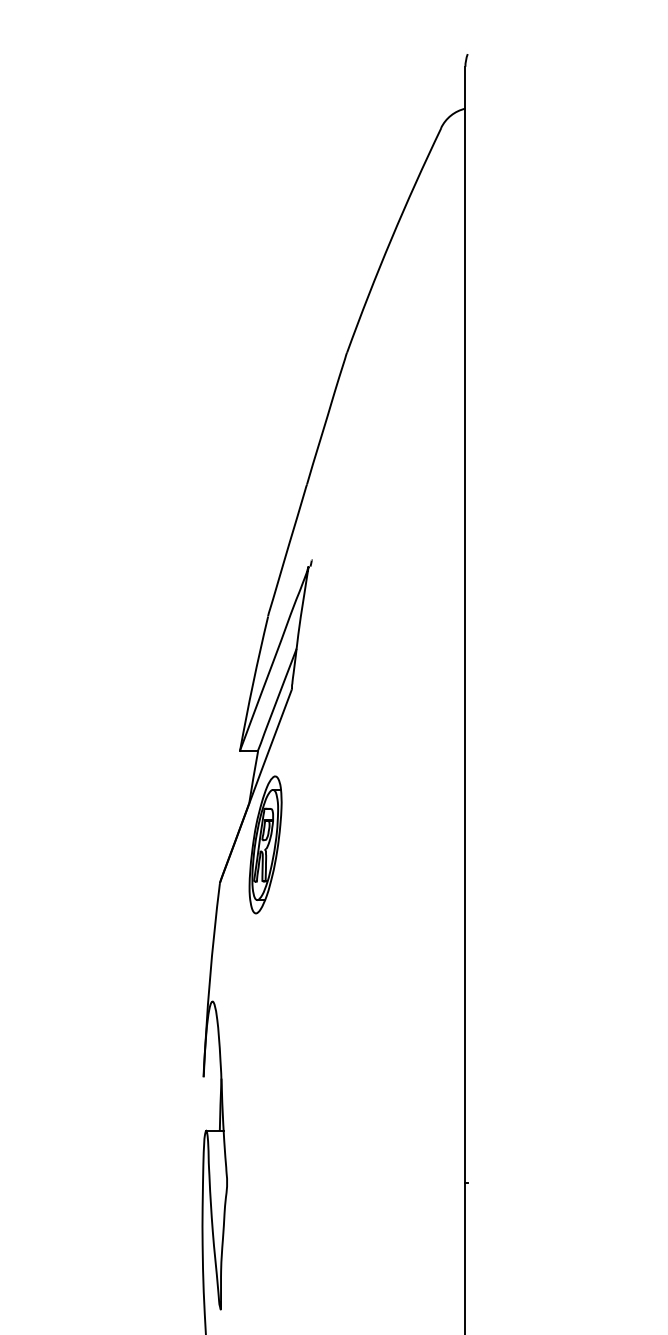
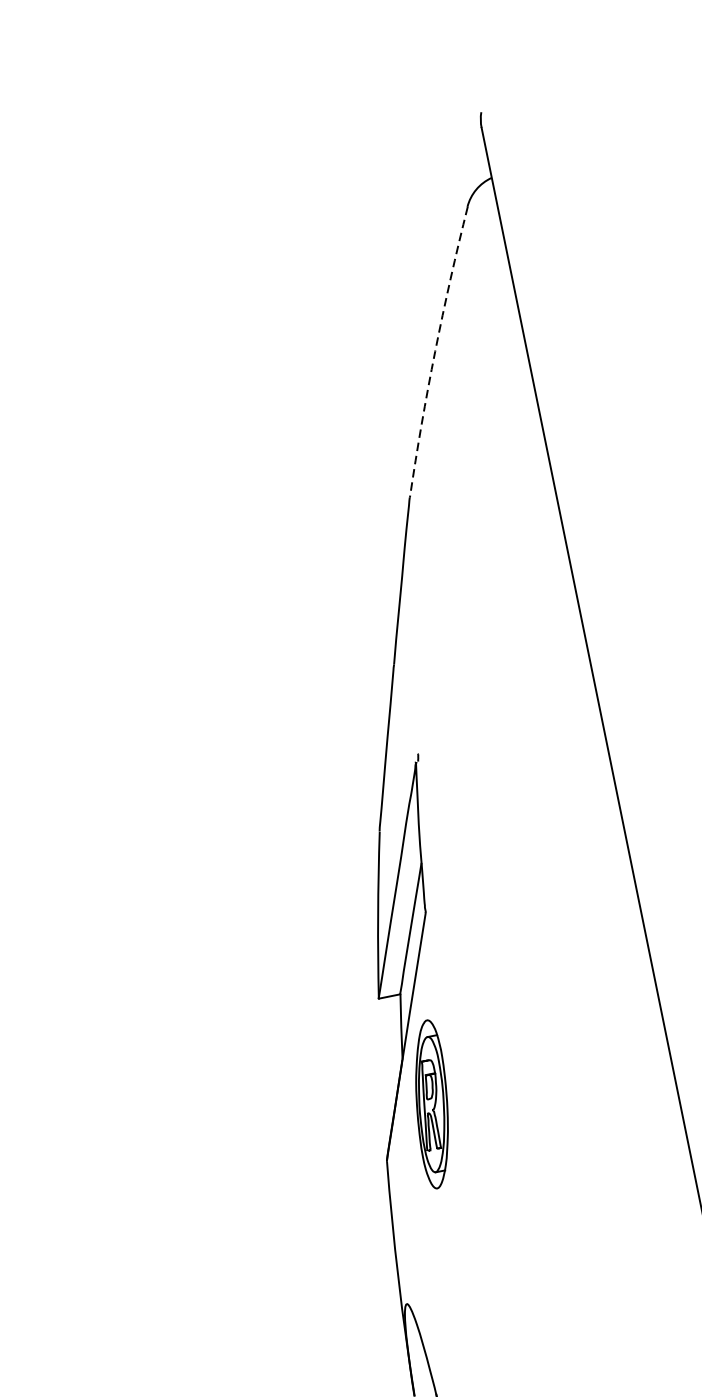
arc: (391, 239) -> (435, 351), solid -> dashed

